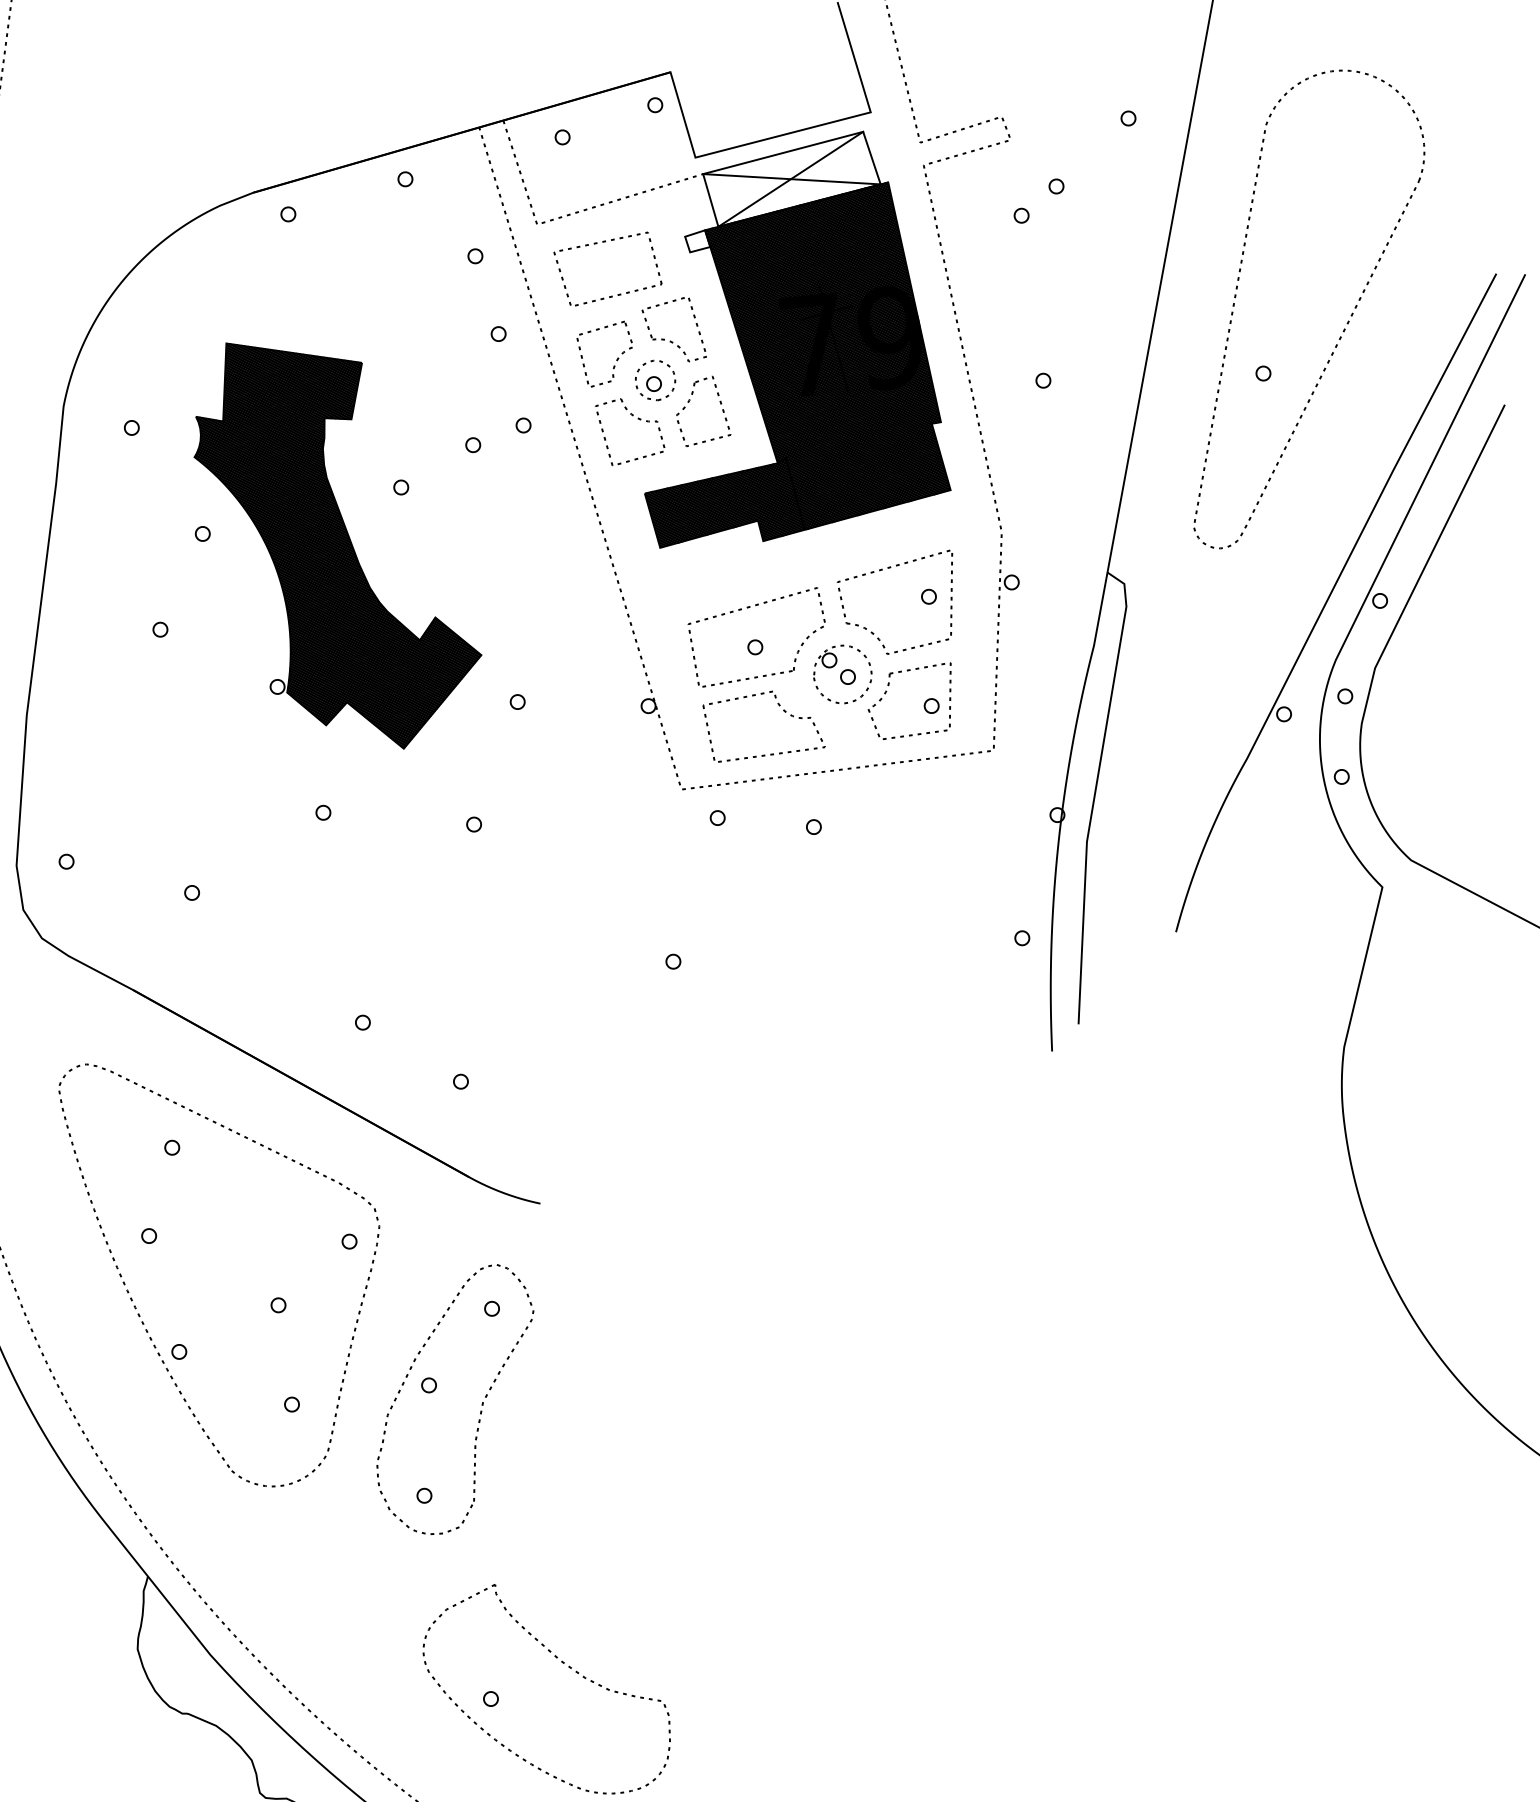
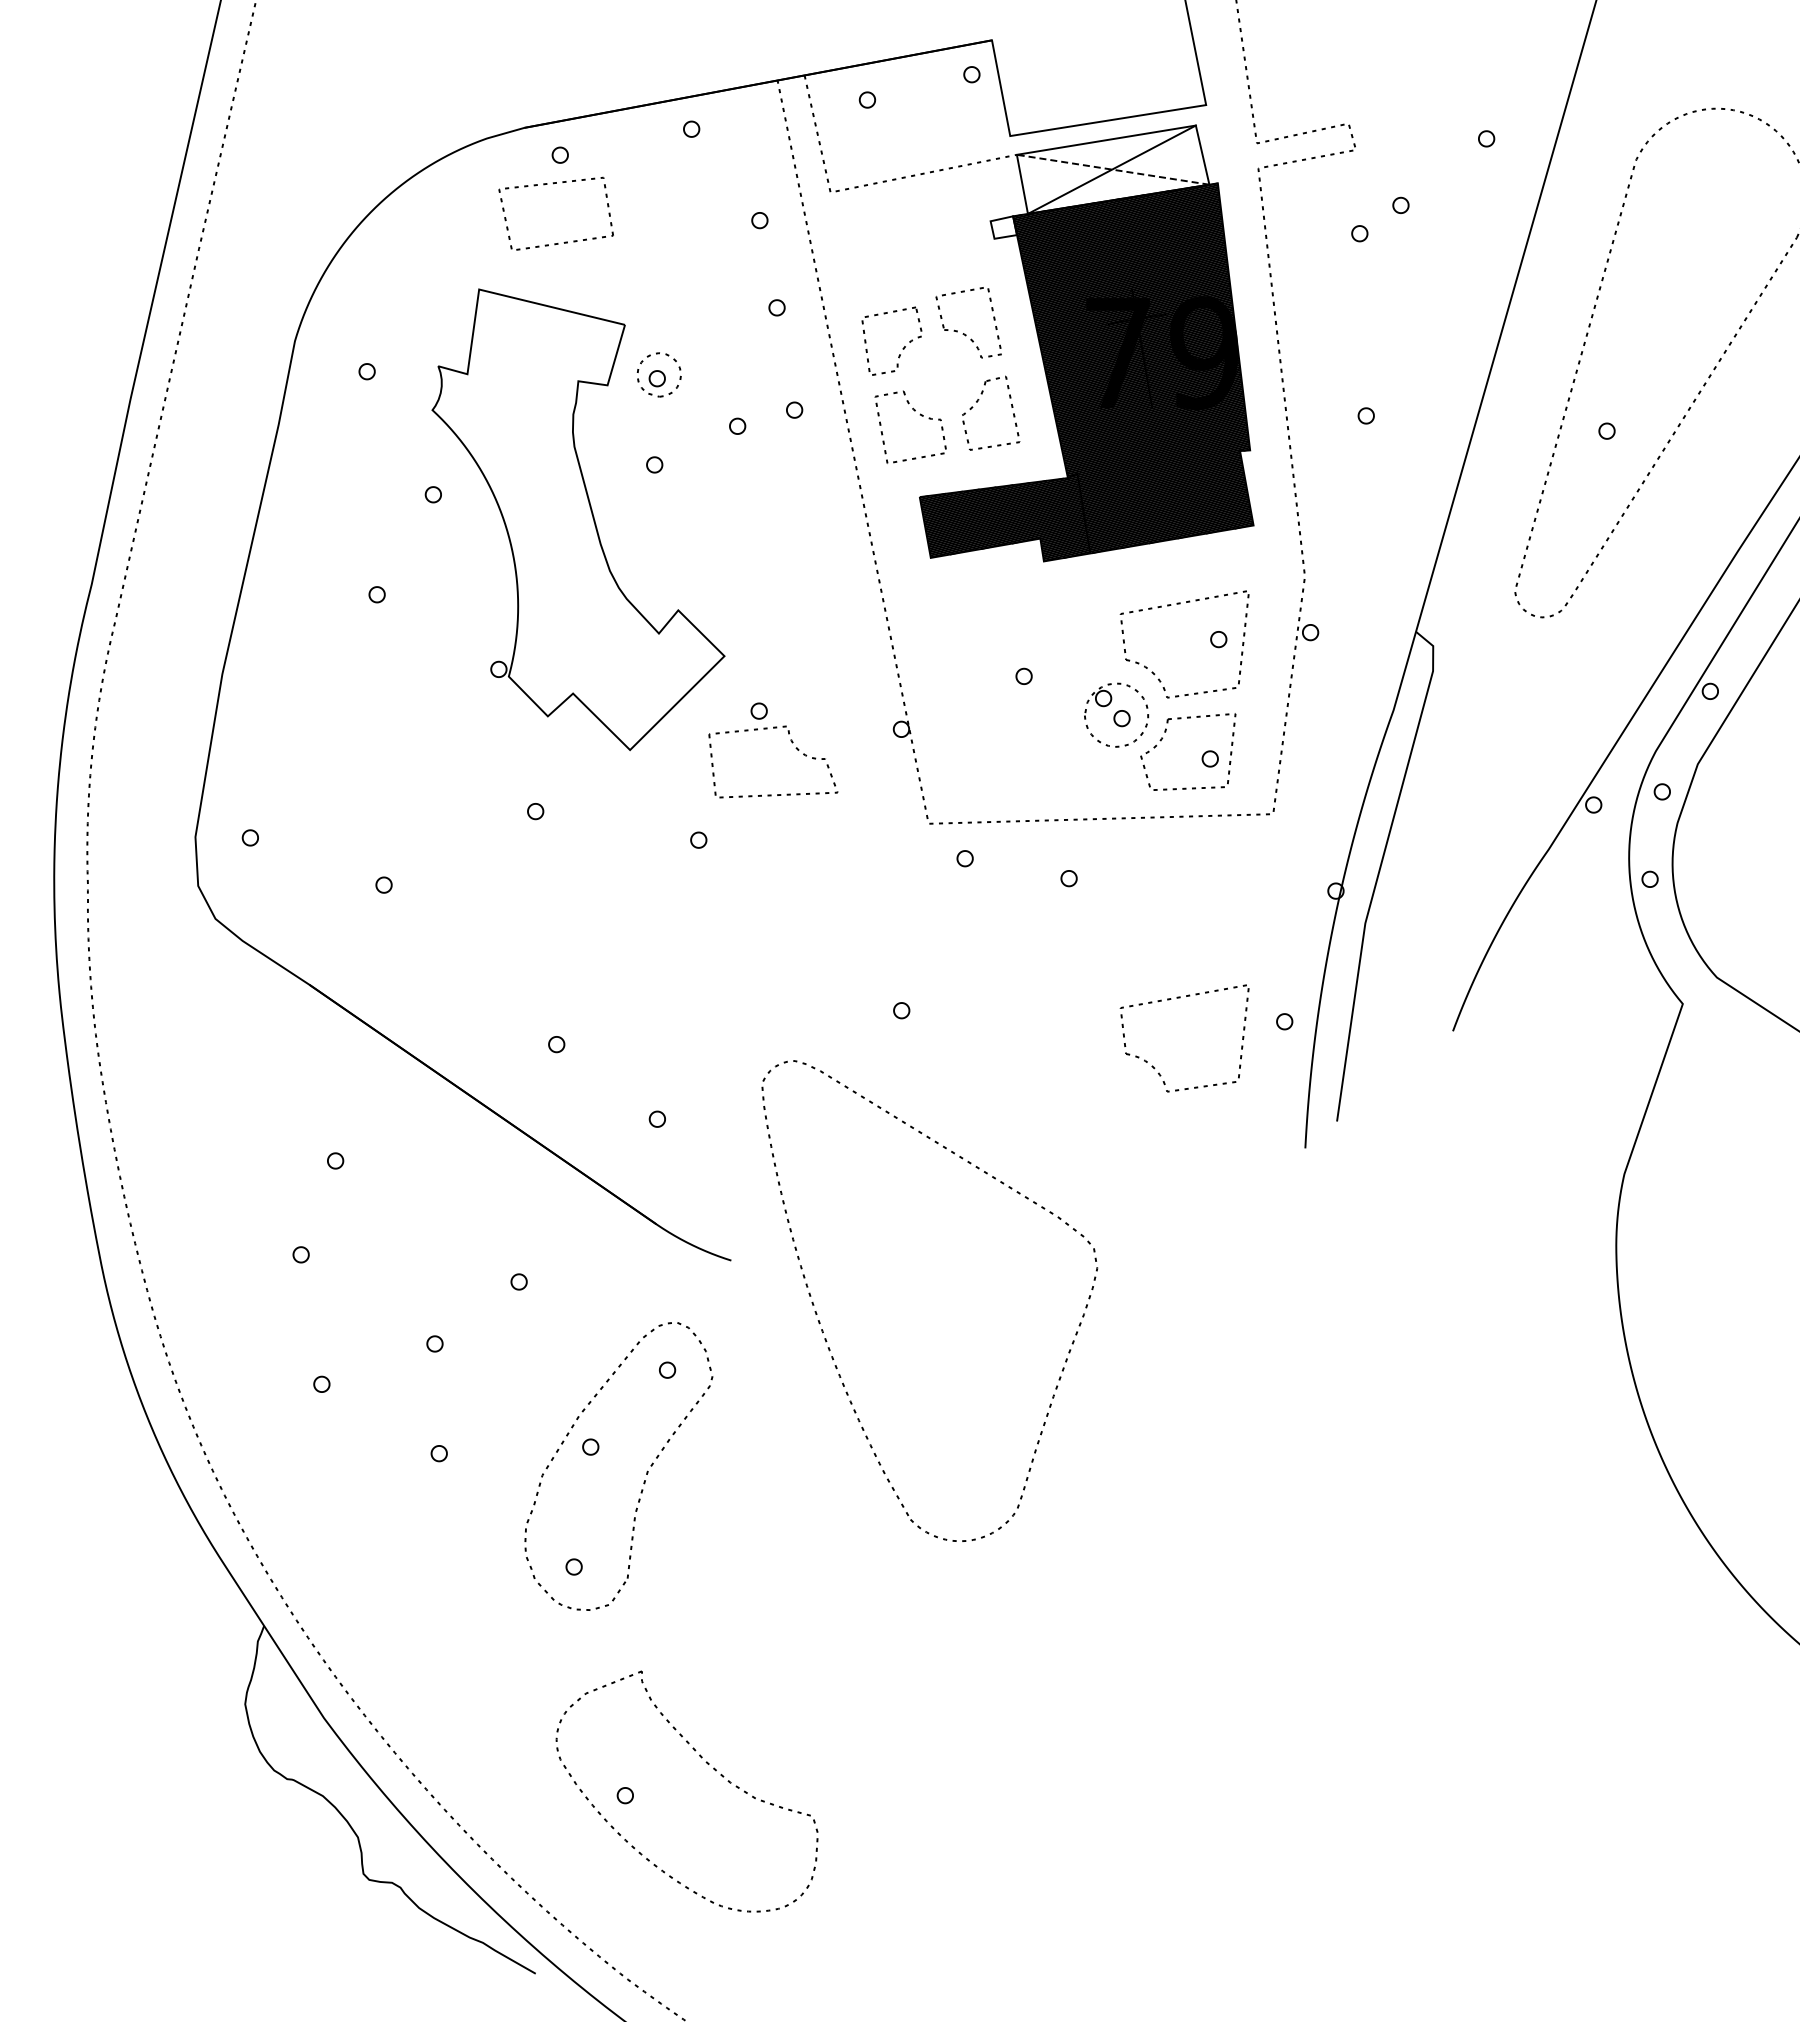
line: (791, 179) -> (1112, 169), solid -> dashed
part: (603, 243) -> (553, 184), moved
part: (654, 380) -> (658, 374), moved
hatch: (336, 543) -> (578, 519), removed
part: (747, 608) -> (1019, 633), removed
part: (782, 710) -> (795, 748), moved
part: (925, 926) -> (1180, 998), added
part: (139, 1313) -> (826, 1338), moved

